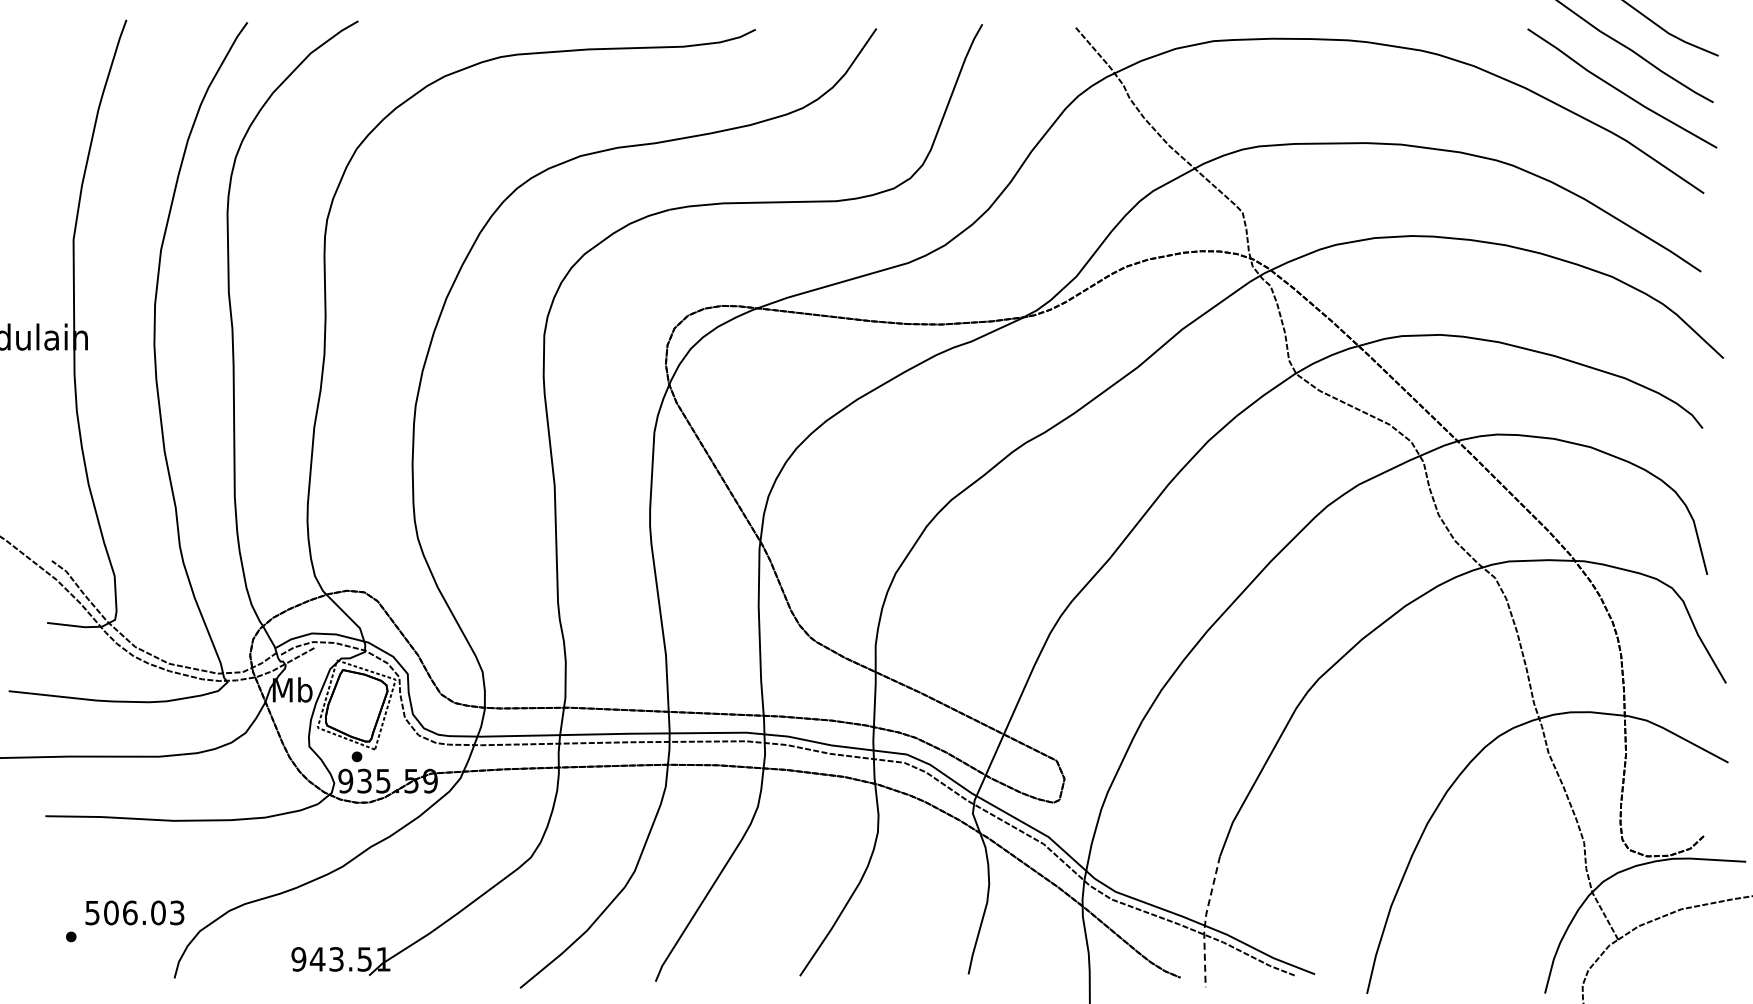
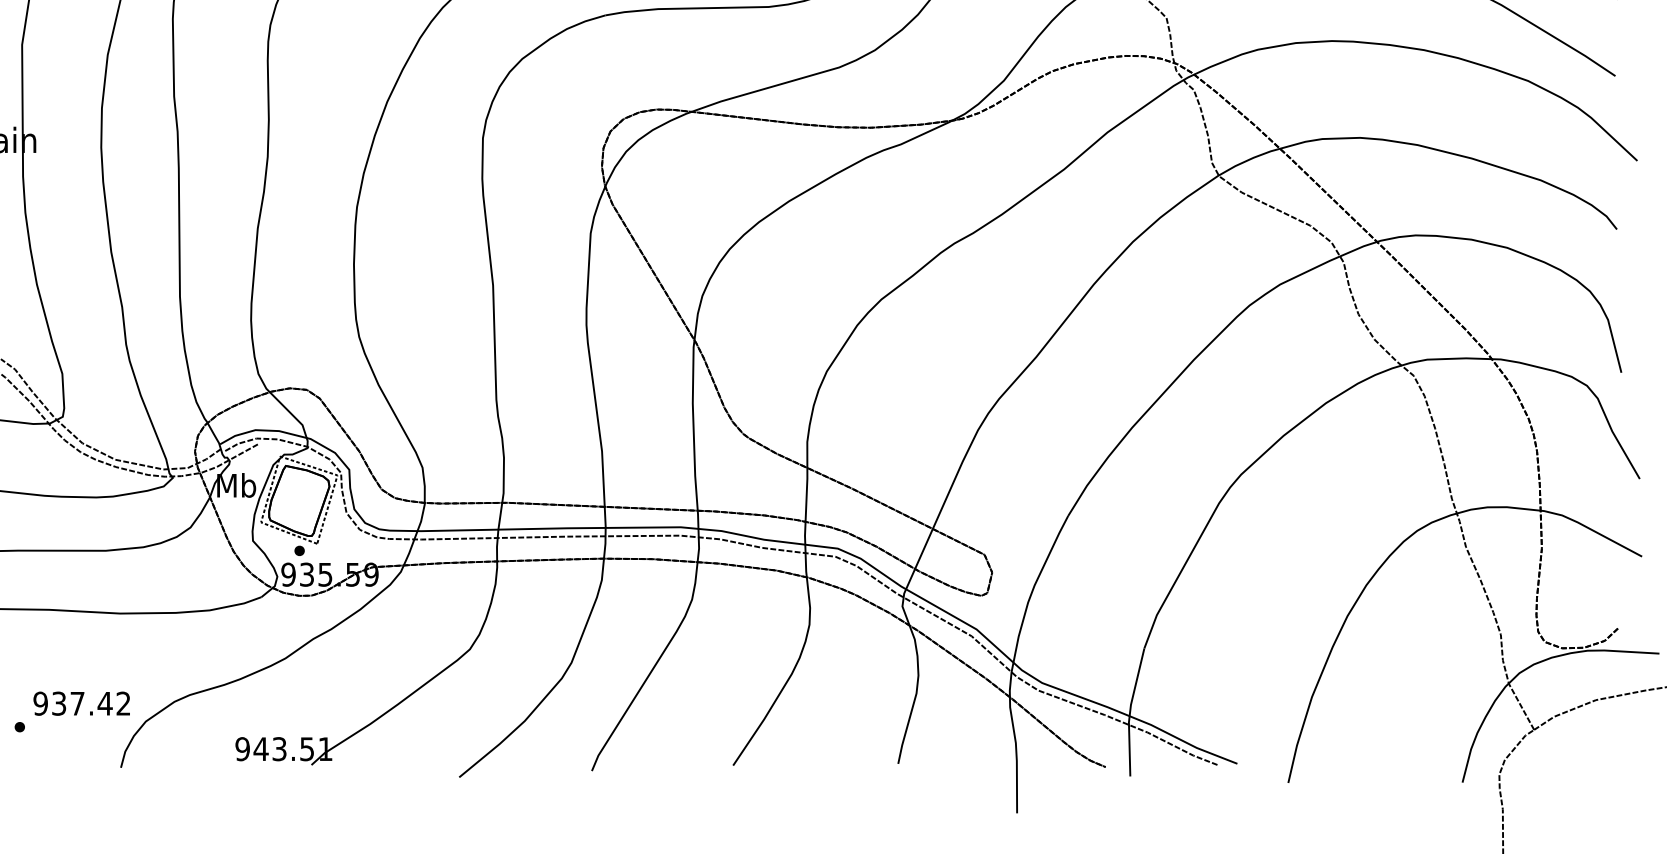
text: (134, 912) -> (81, 703), 506.03 -> 937.42
line: (1205, 921) -> (1130, 712), dashed -> solid

